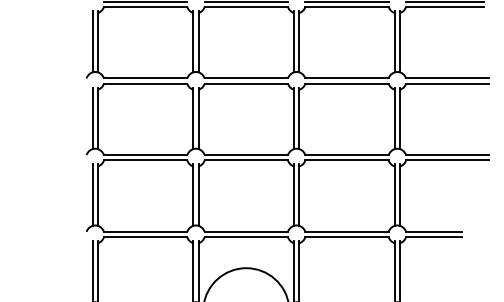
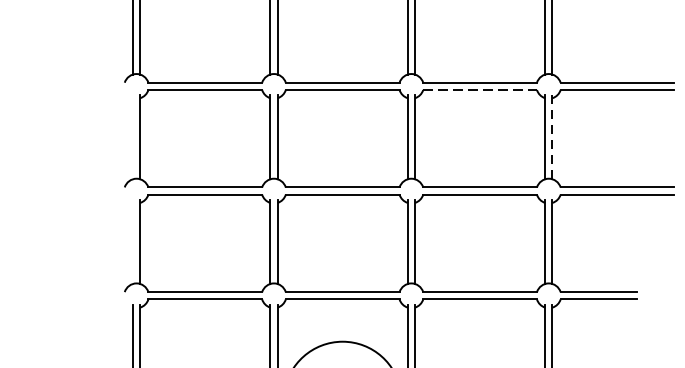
line: (347, 83) -> (480, 89), solid -> dashed
line: (92, 118) -> (132, 137), removed
line: (400, 118) -> (553, 137), solid -> dashed
line: (92, 194) -> (132, 241), removed

